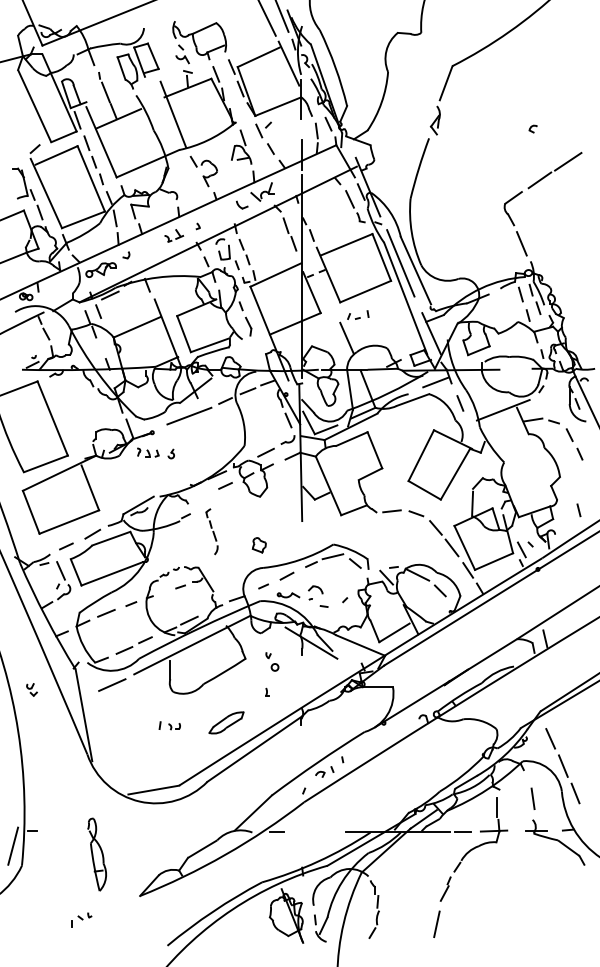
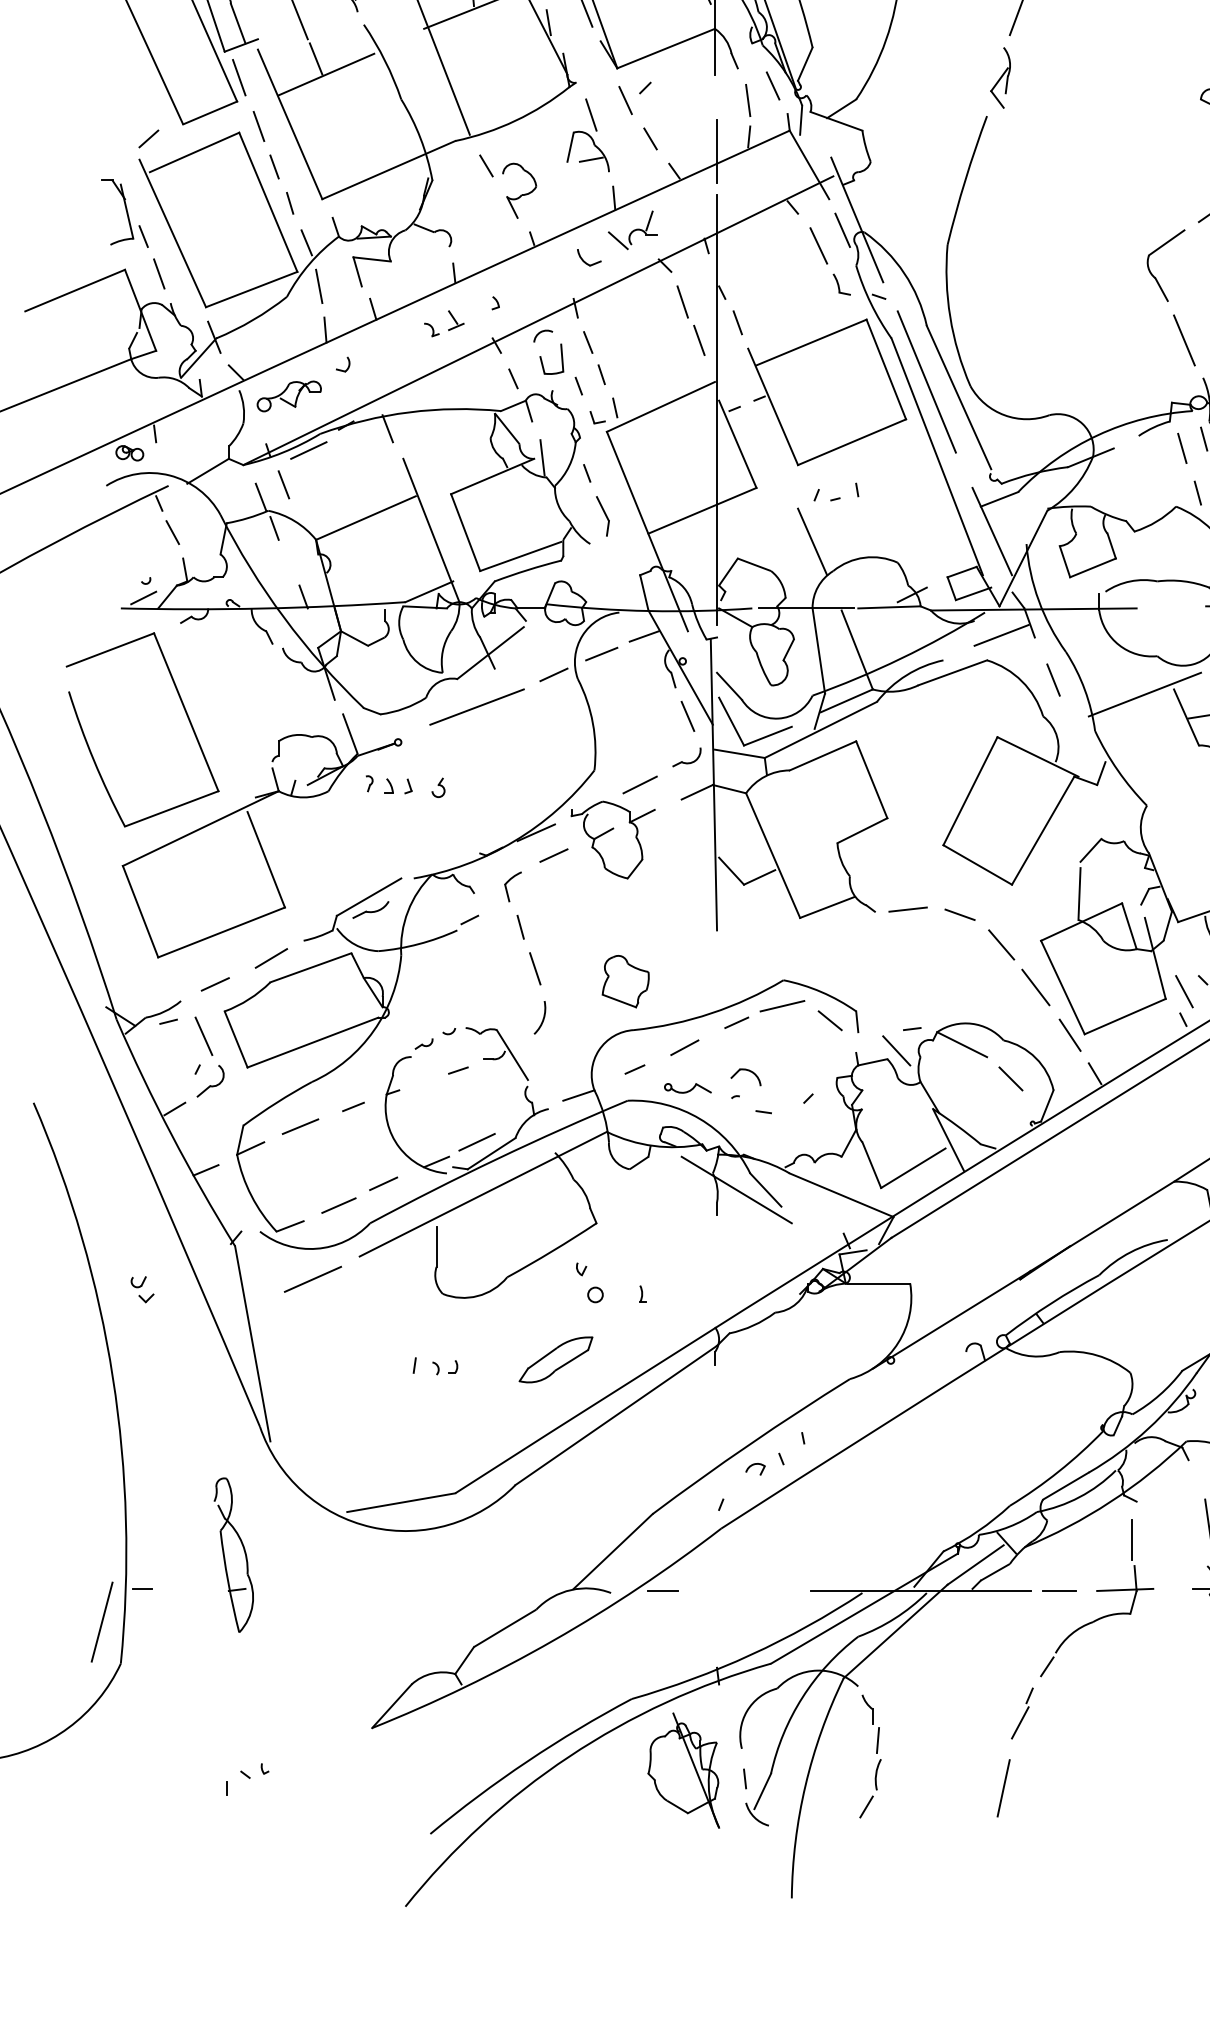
part: (211, 531) -> (524, 952), size x1.67
part: (259, 545) -> (626, 982), size x1.67
part: (272, 661) -> (590, 1282), moved
part: (96, 854) -> (232, 1554), moved

